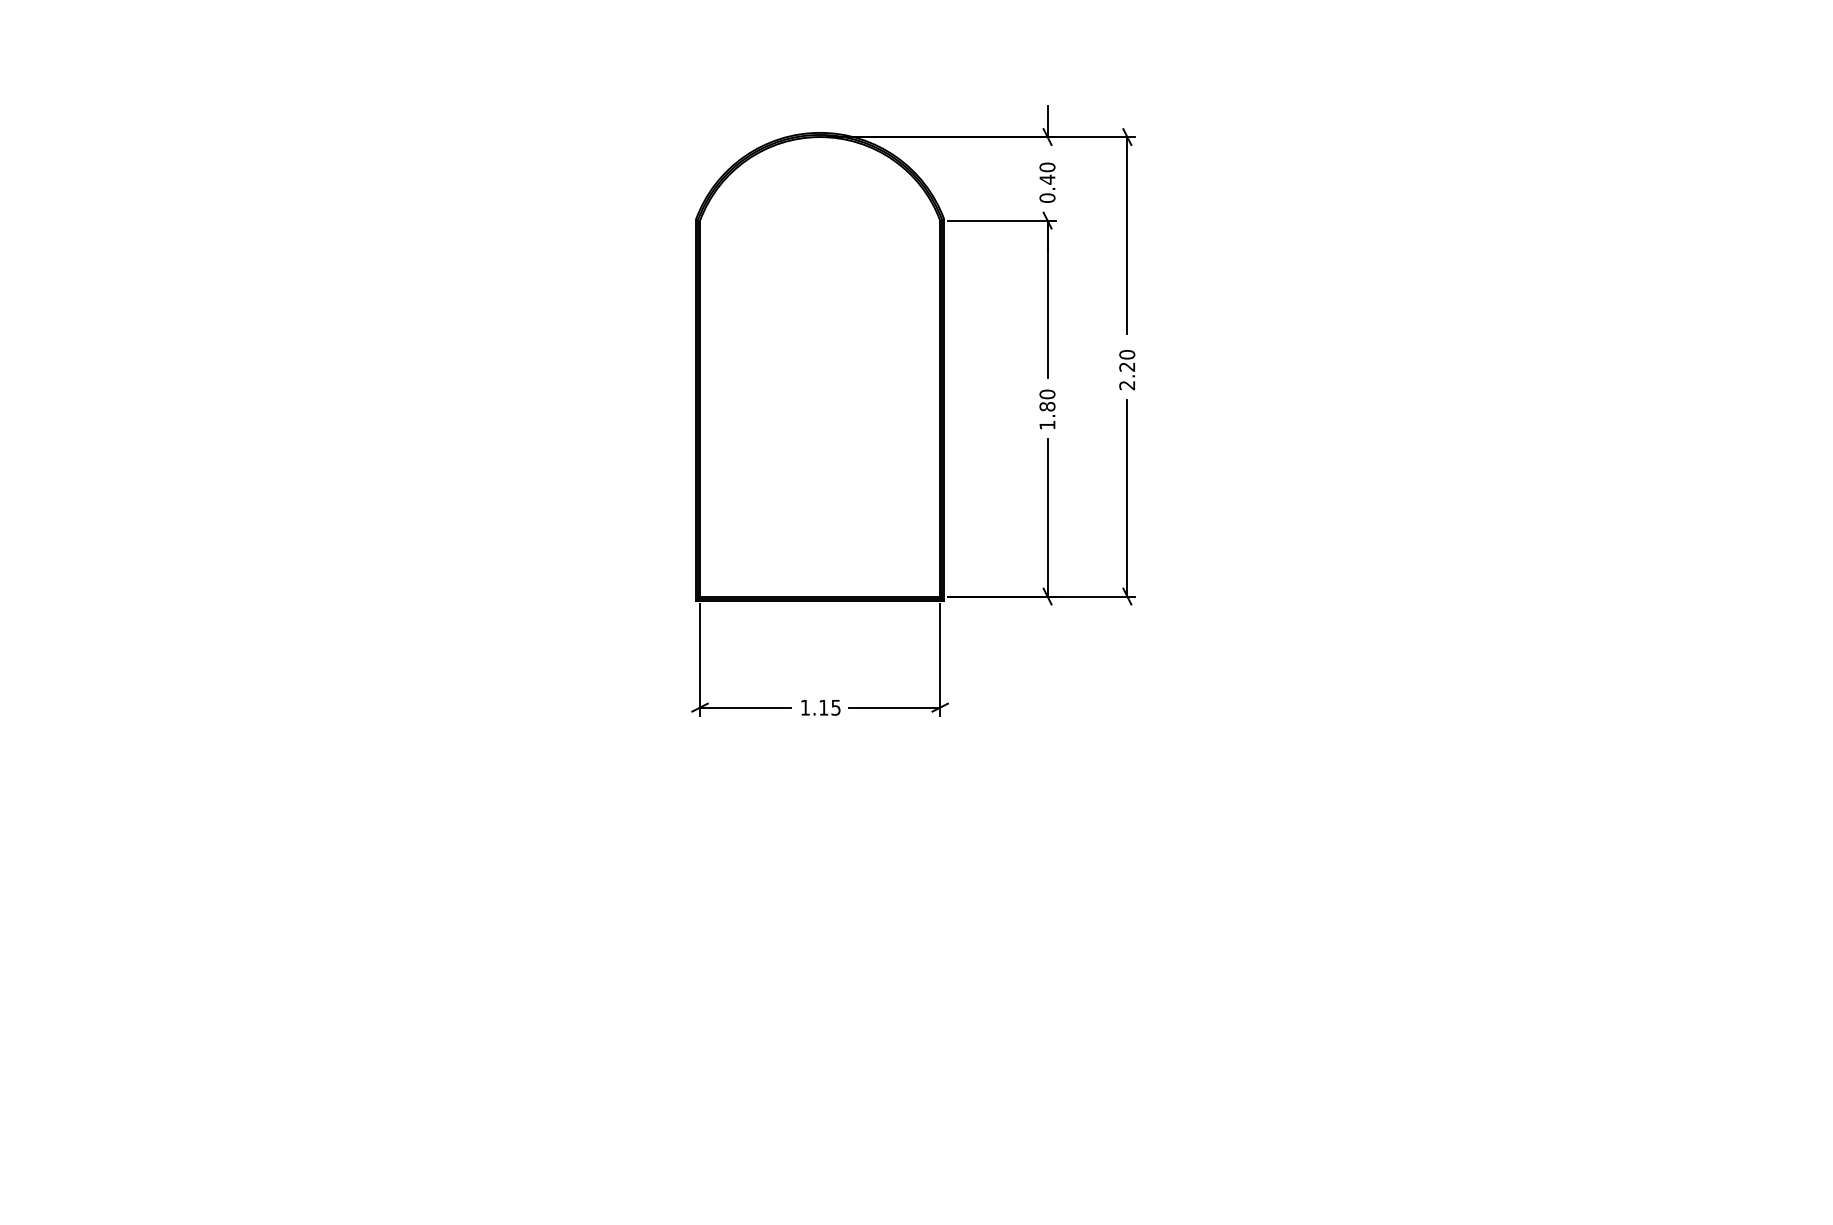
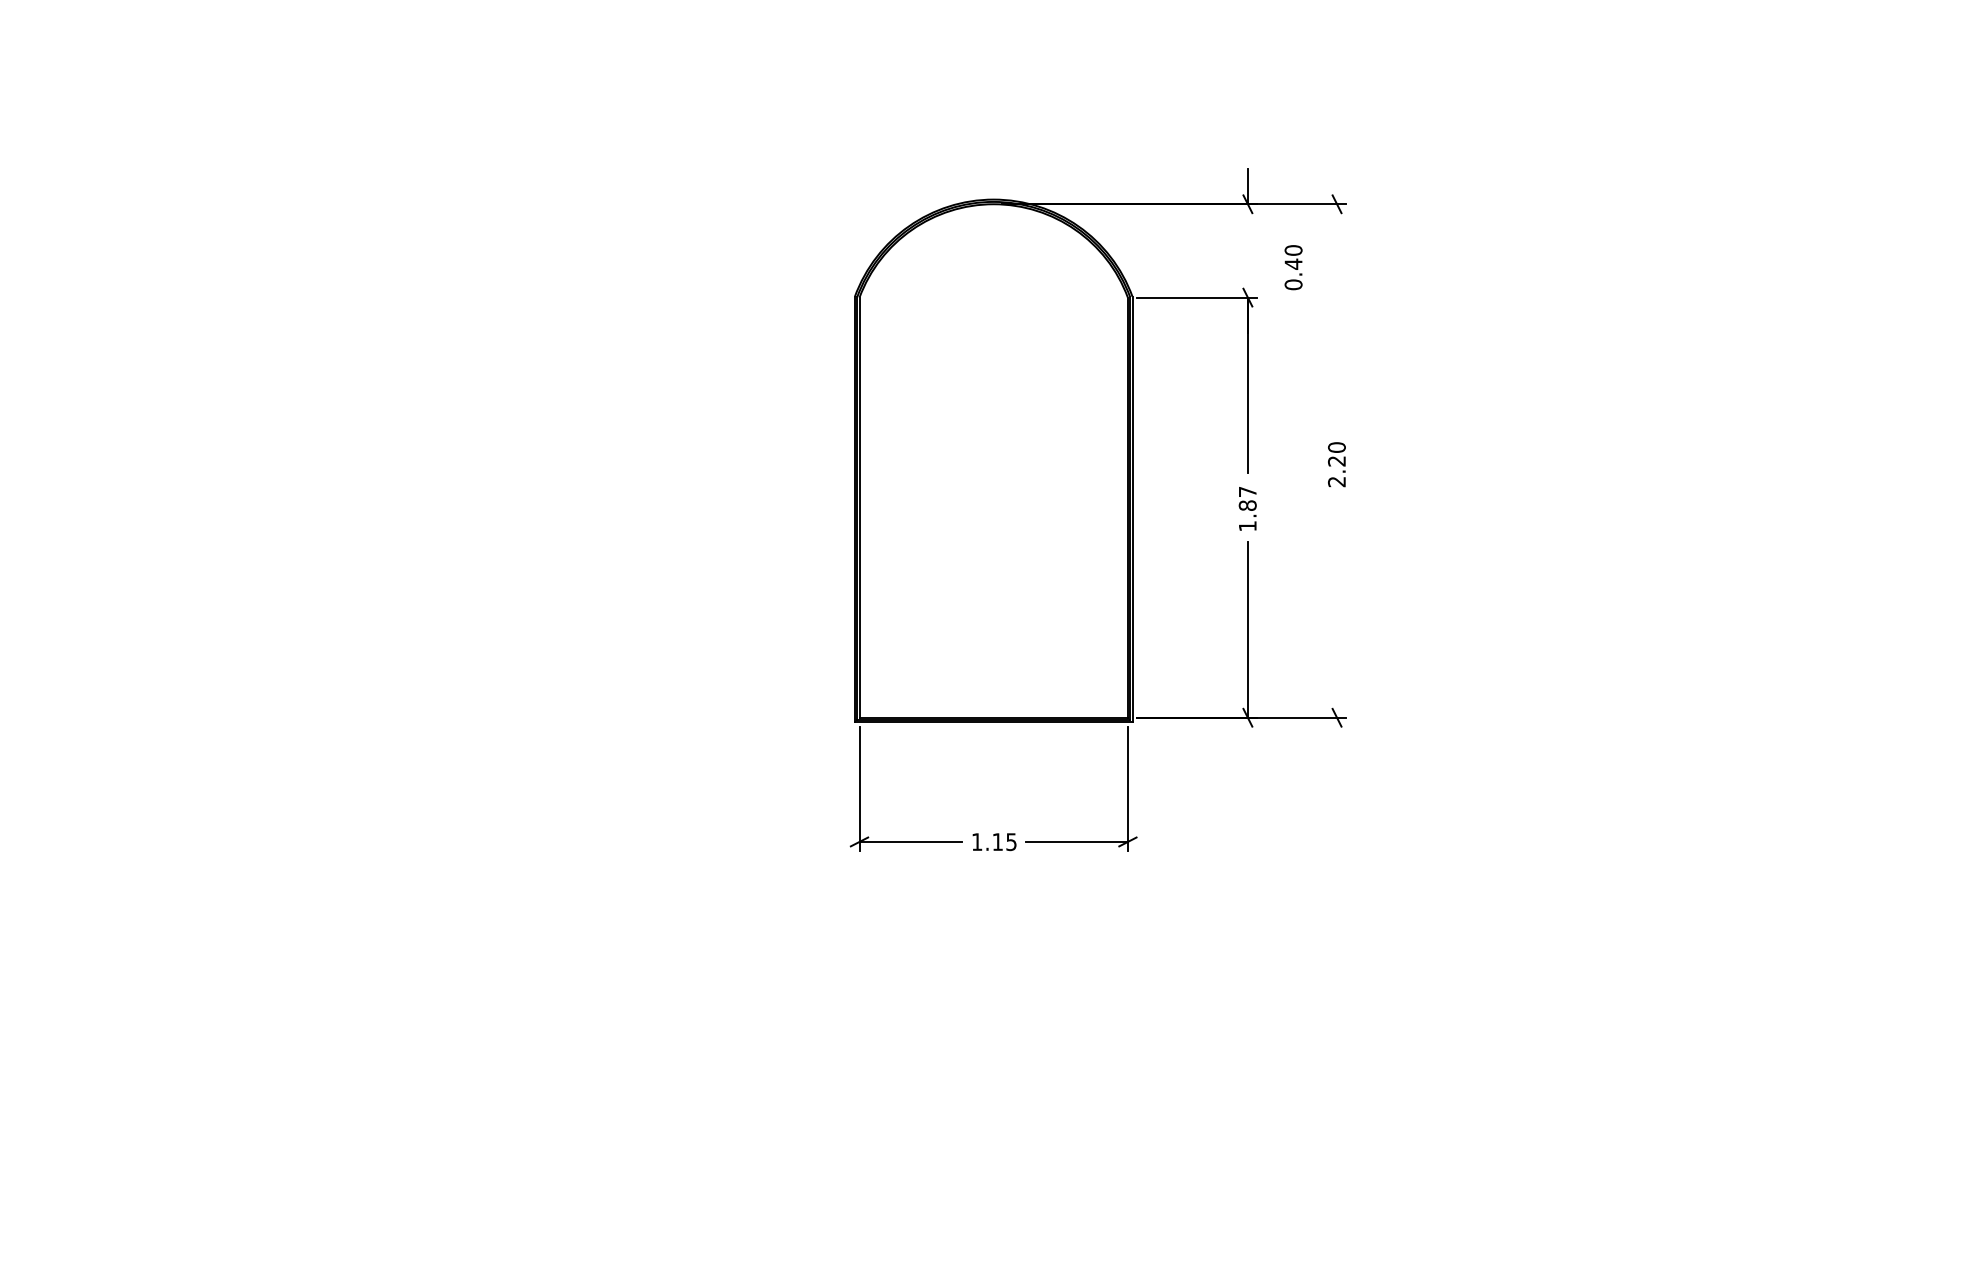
text: (1047, 182) -> (1293, 267), moved
line: (1127, 235) -> (1337, 314), removed
text: (1047, 394) -> (1247, 491), 1.80 -> 1.87
line: (1127, 497) -> (1337, 607), removed

